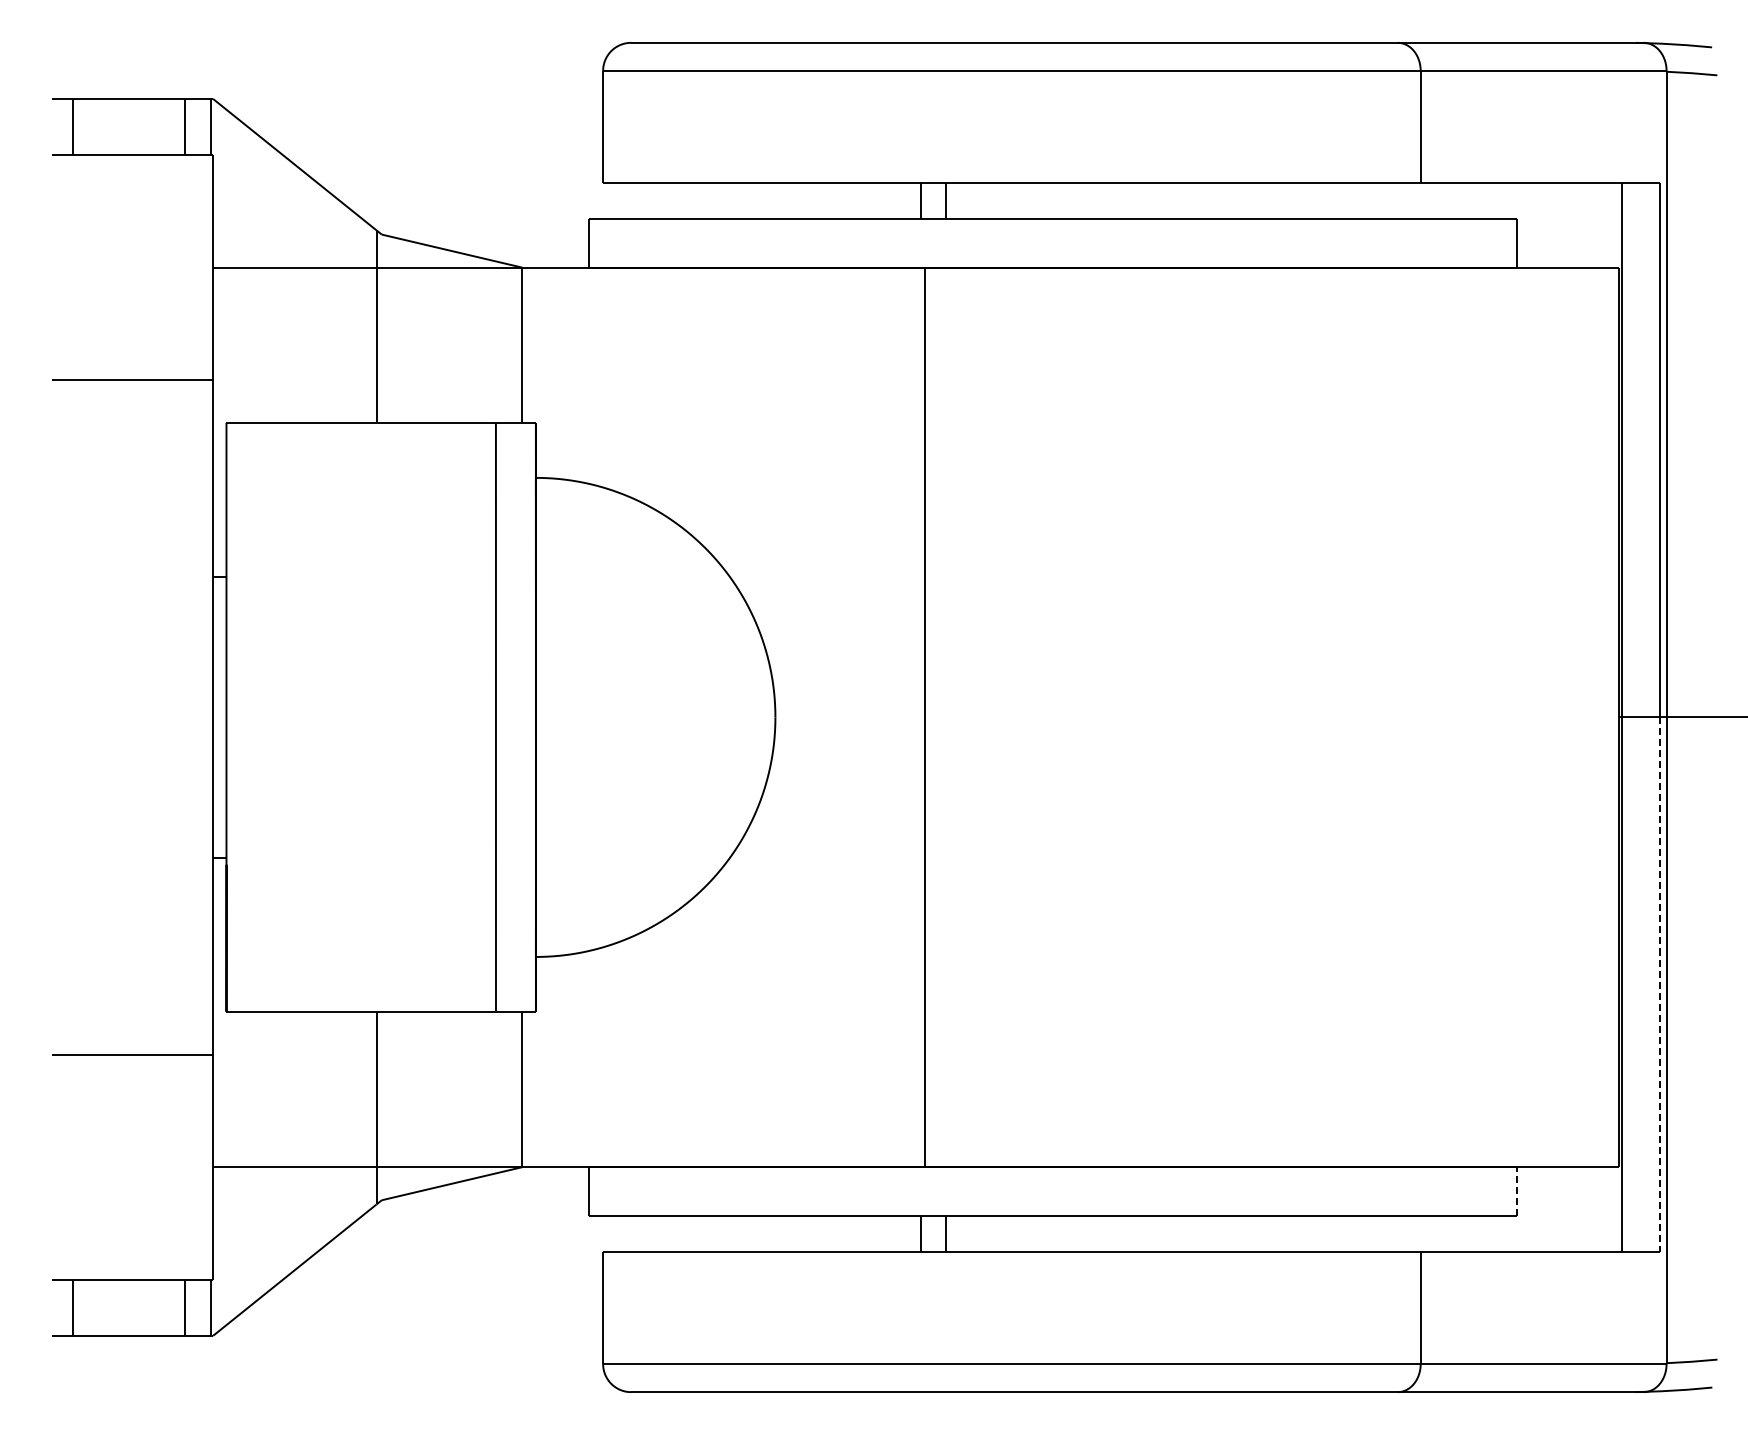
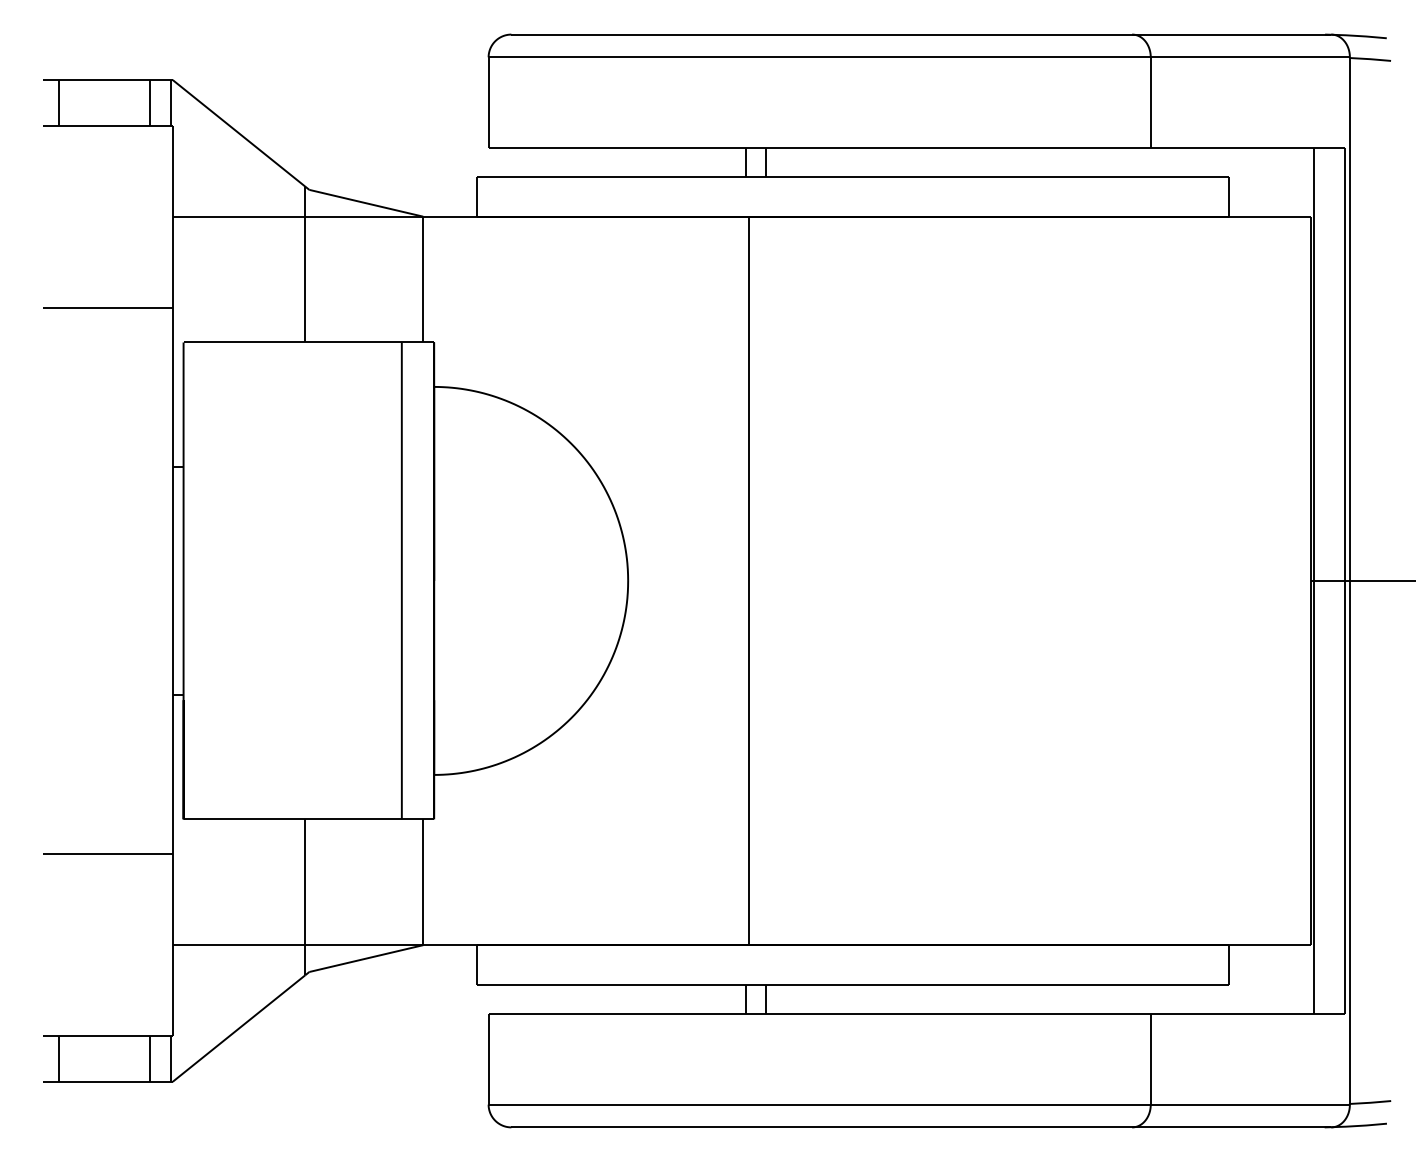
line: (1660, 985) -> (1344, 798), dashed -> solid
line: (1516, 1191) -> (1228, 964), dashed -> solid

